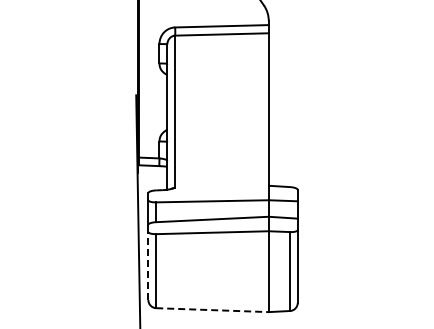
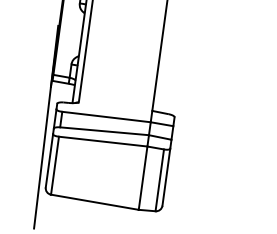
line: (148, 265) -> (49, 160), dashed -> solid
line: (212, 310) -> (94, 202), dashed -> solid

